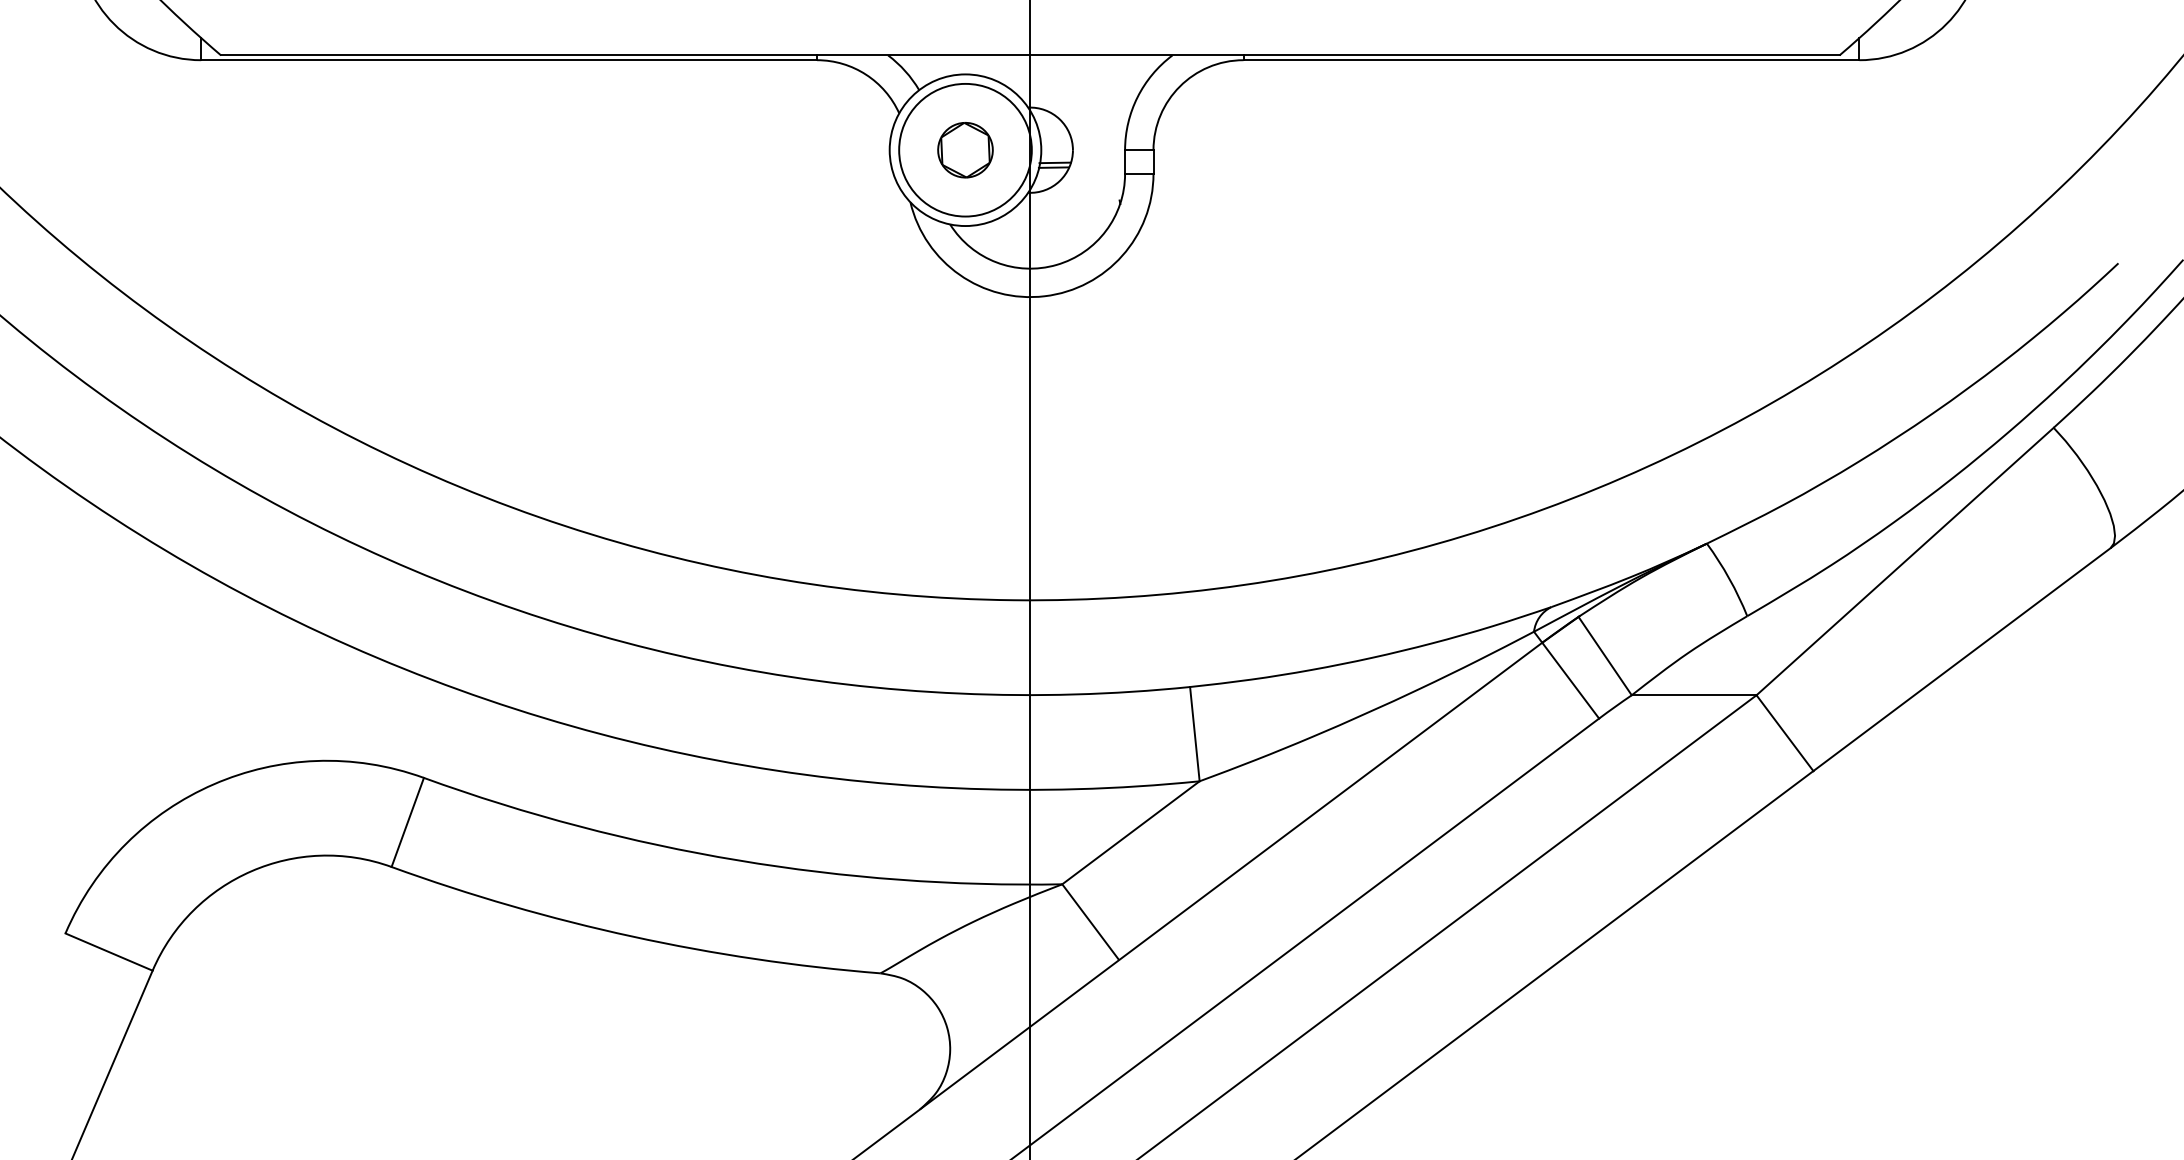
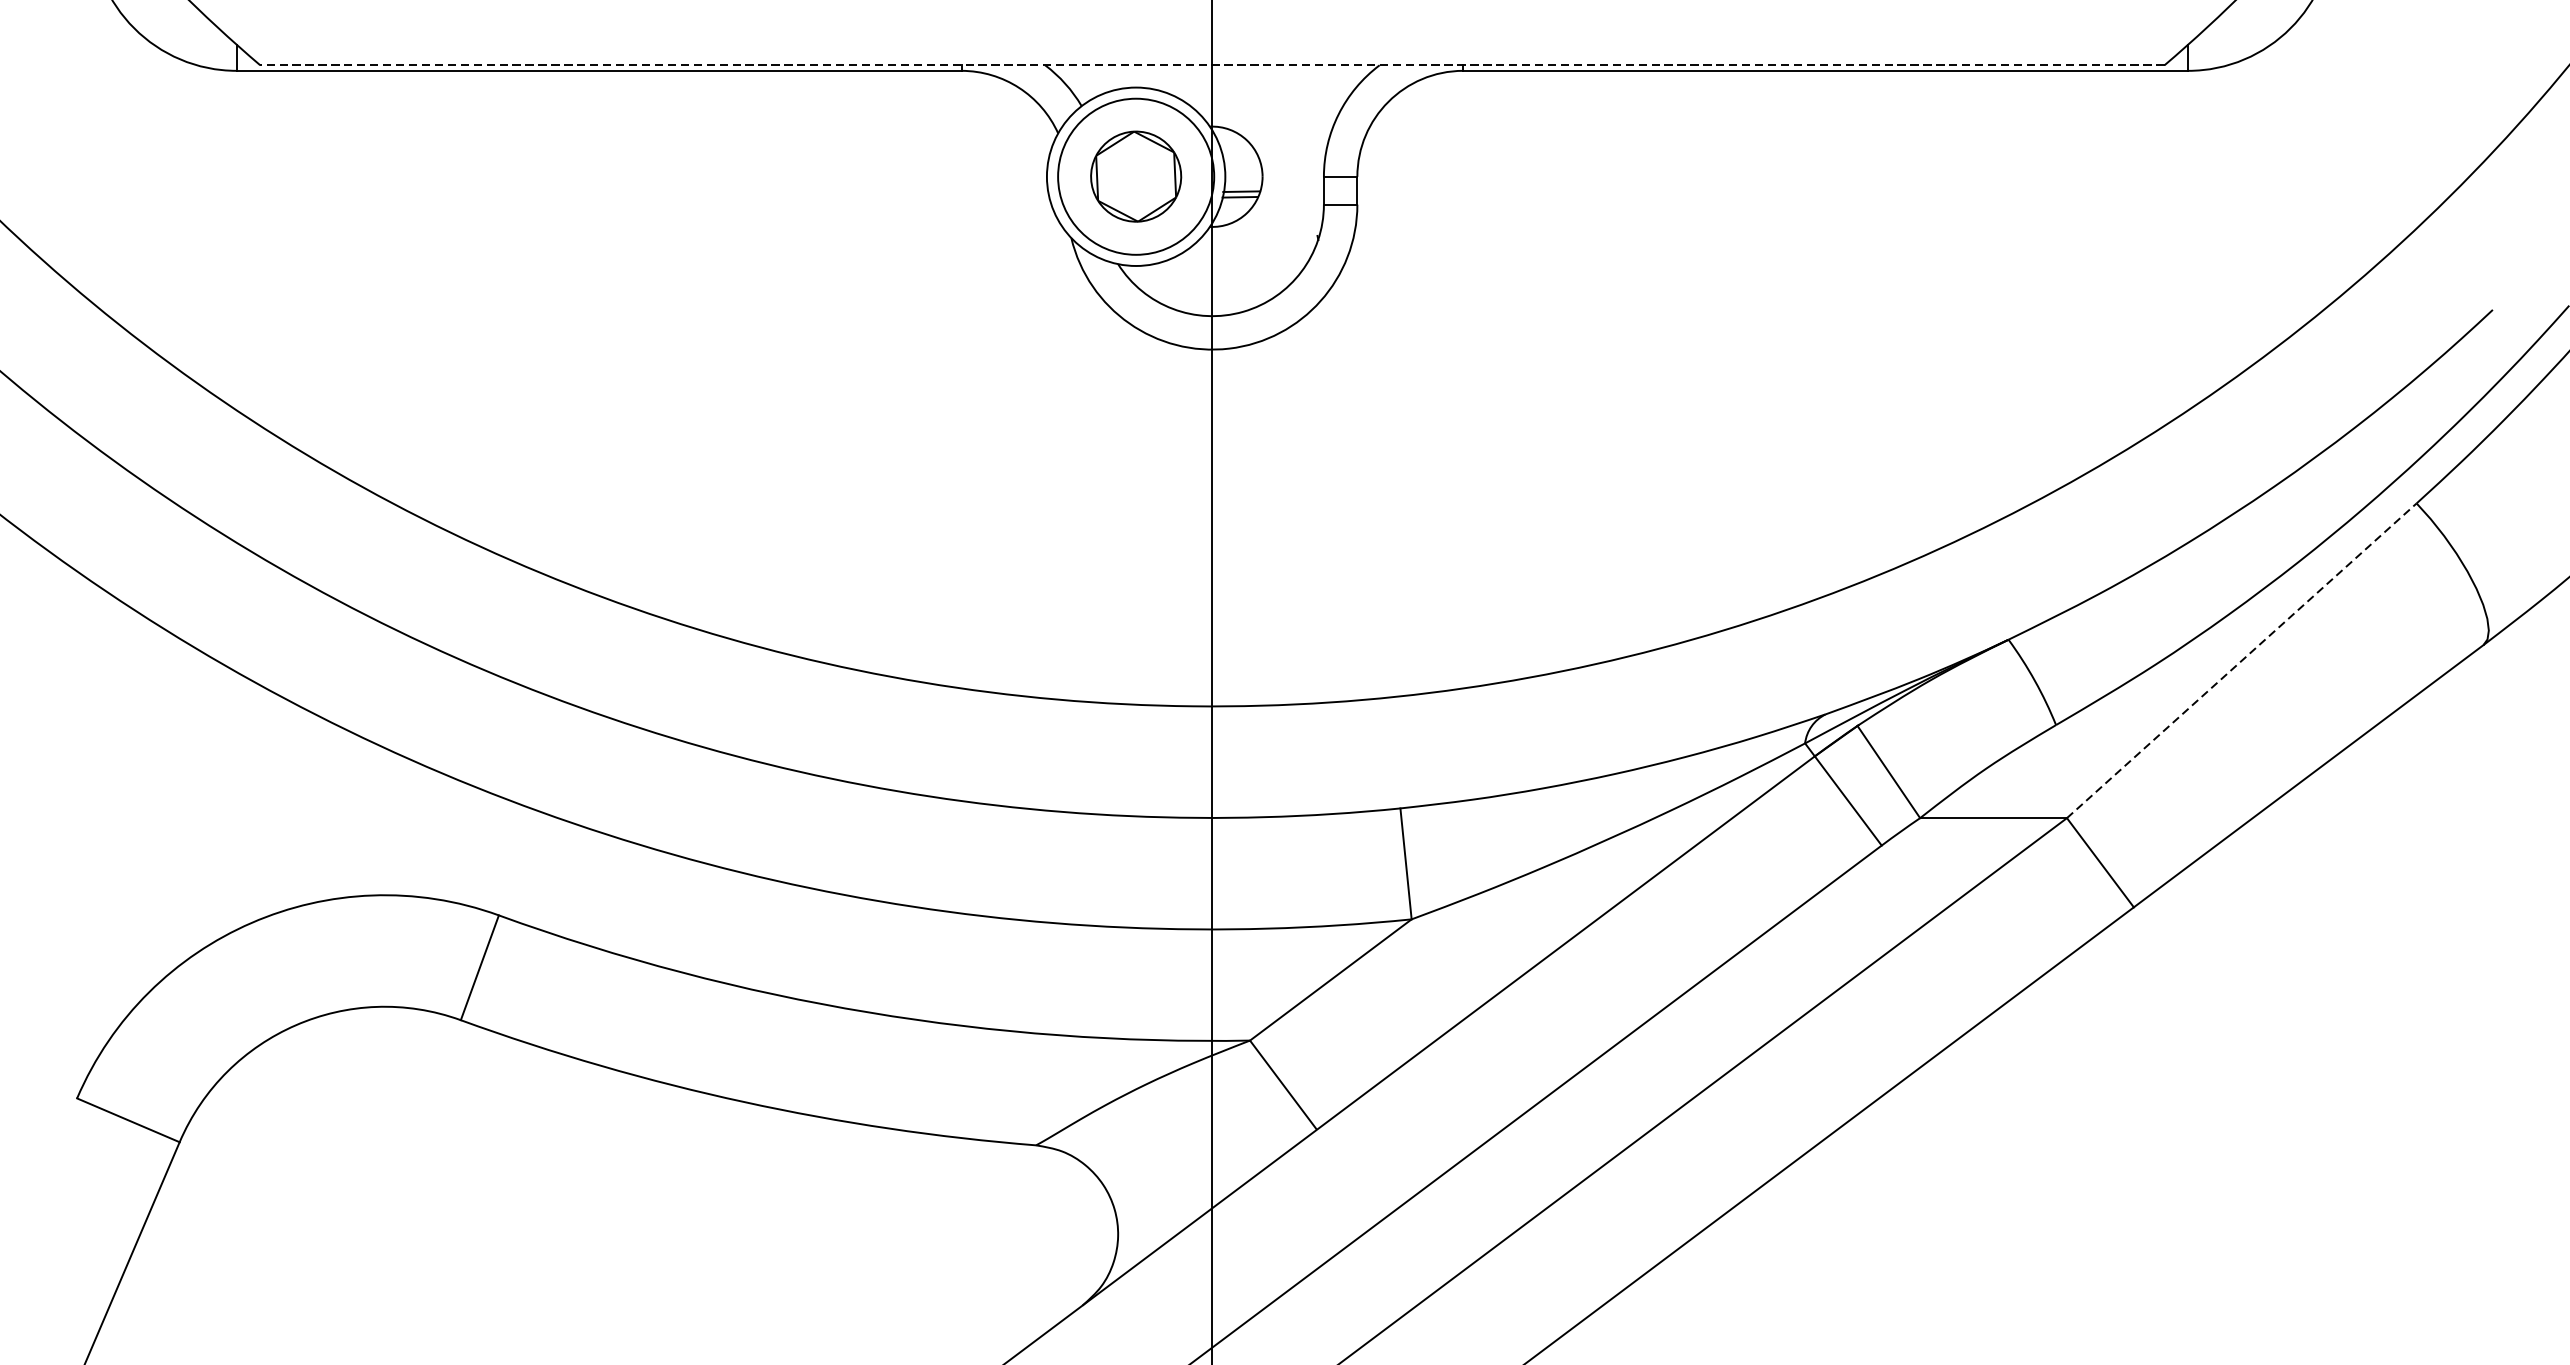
line: (1029, 55) -> (1211, 65), solid -> dashed
part: (965, 150) -> (1136, 177), size x1.4
line: (1905, 561) -> (2242, 660), solid -> dashed

